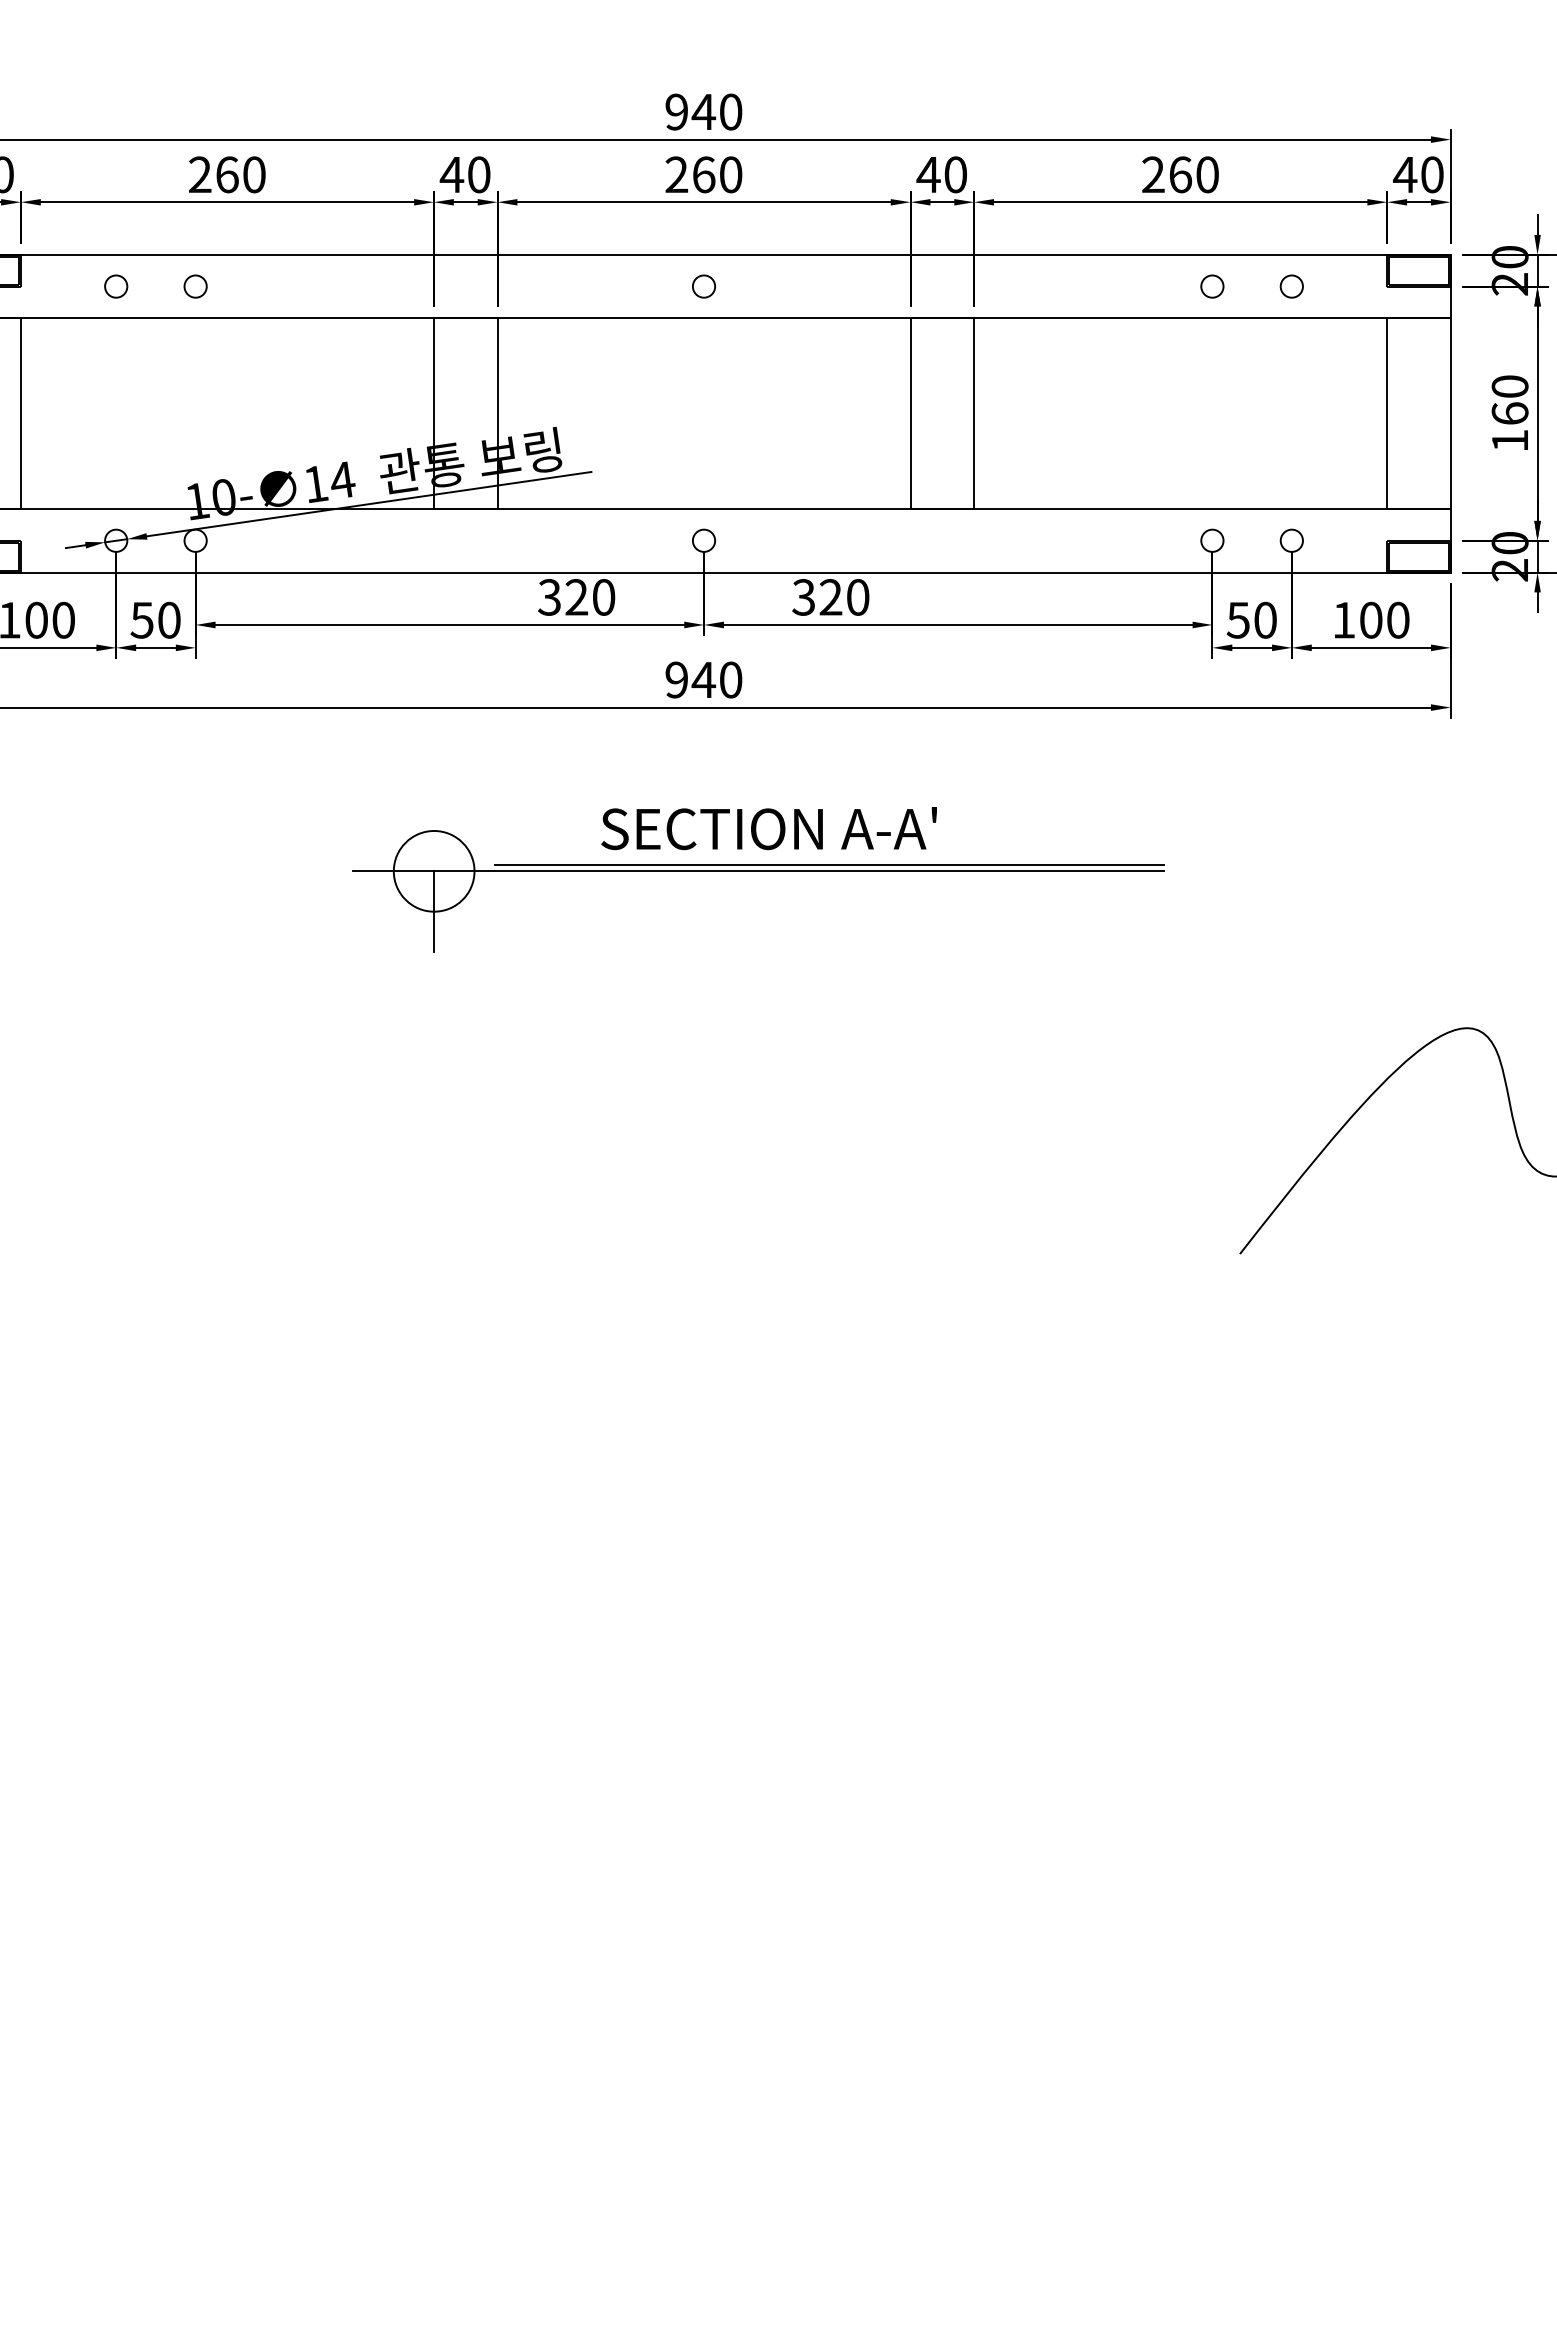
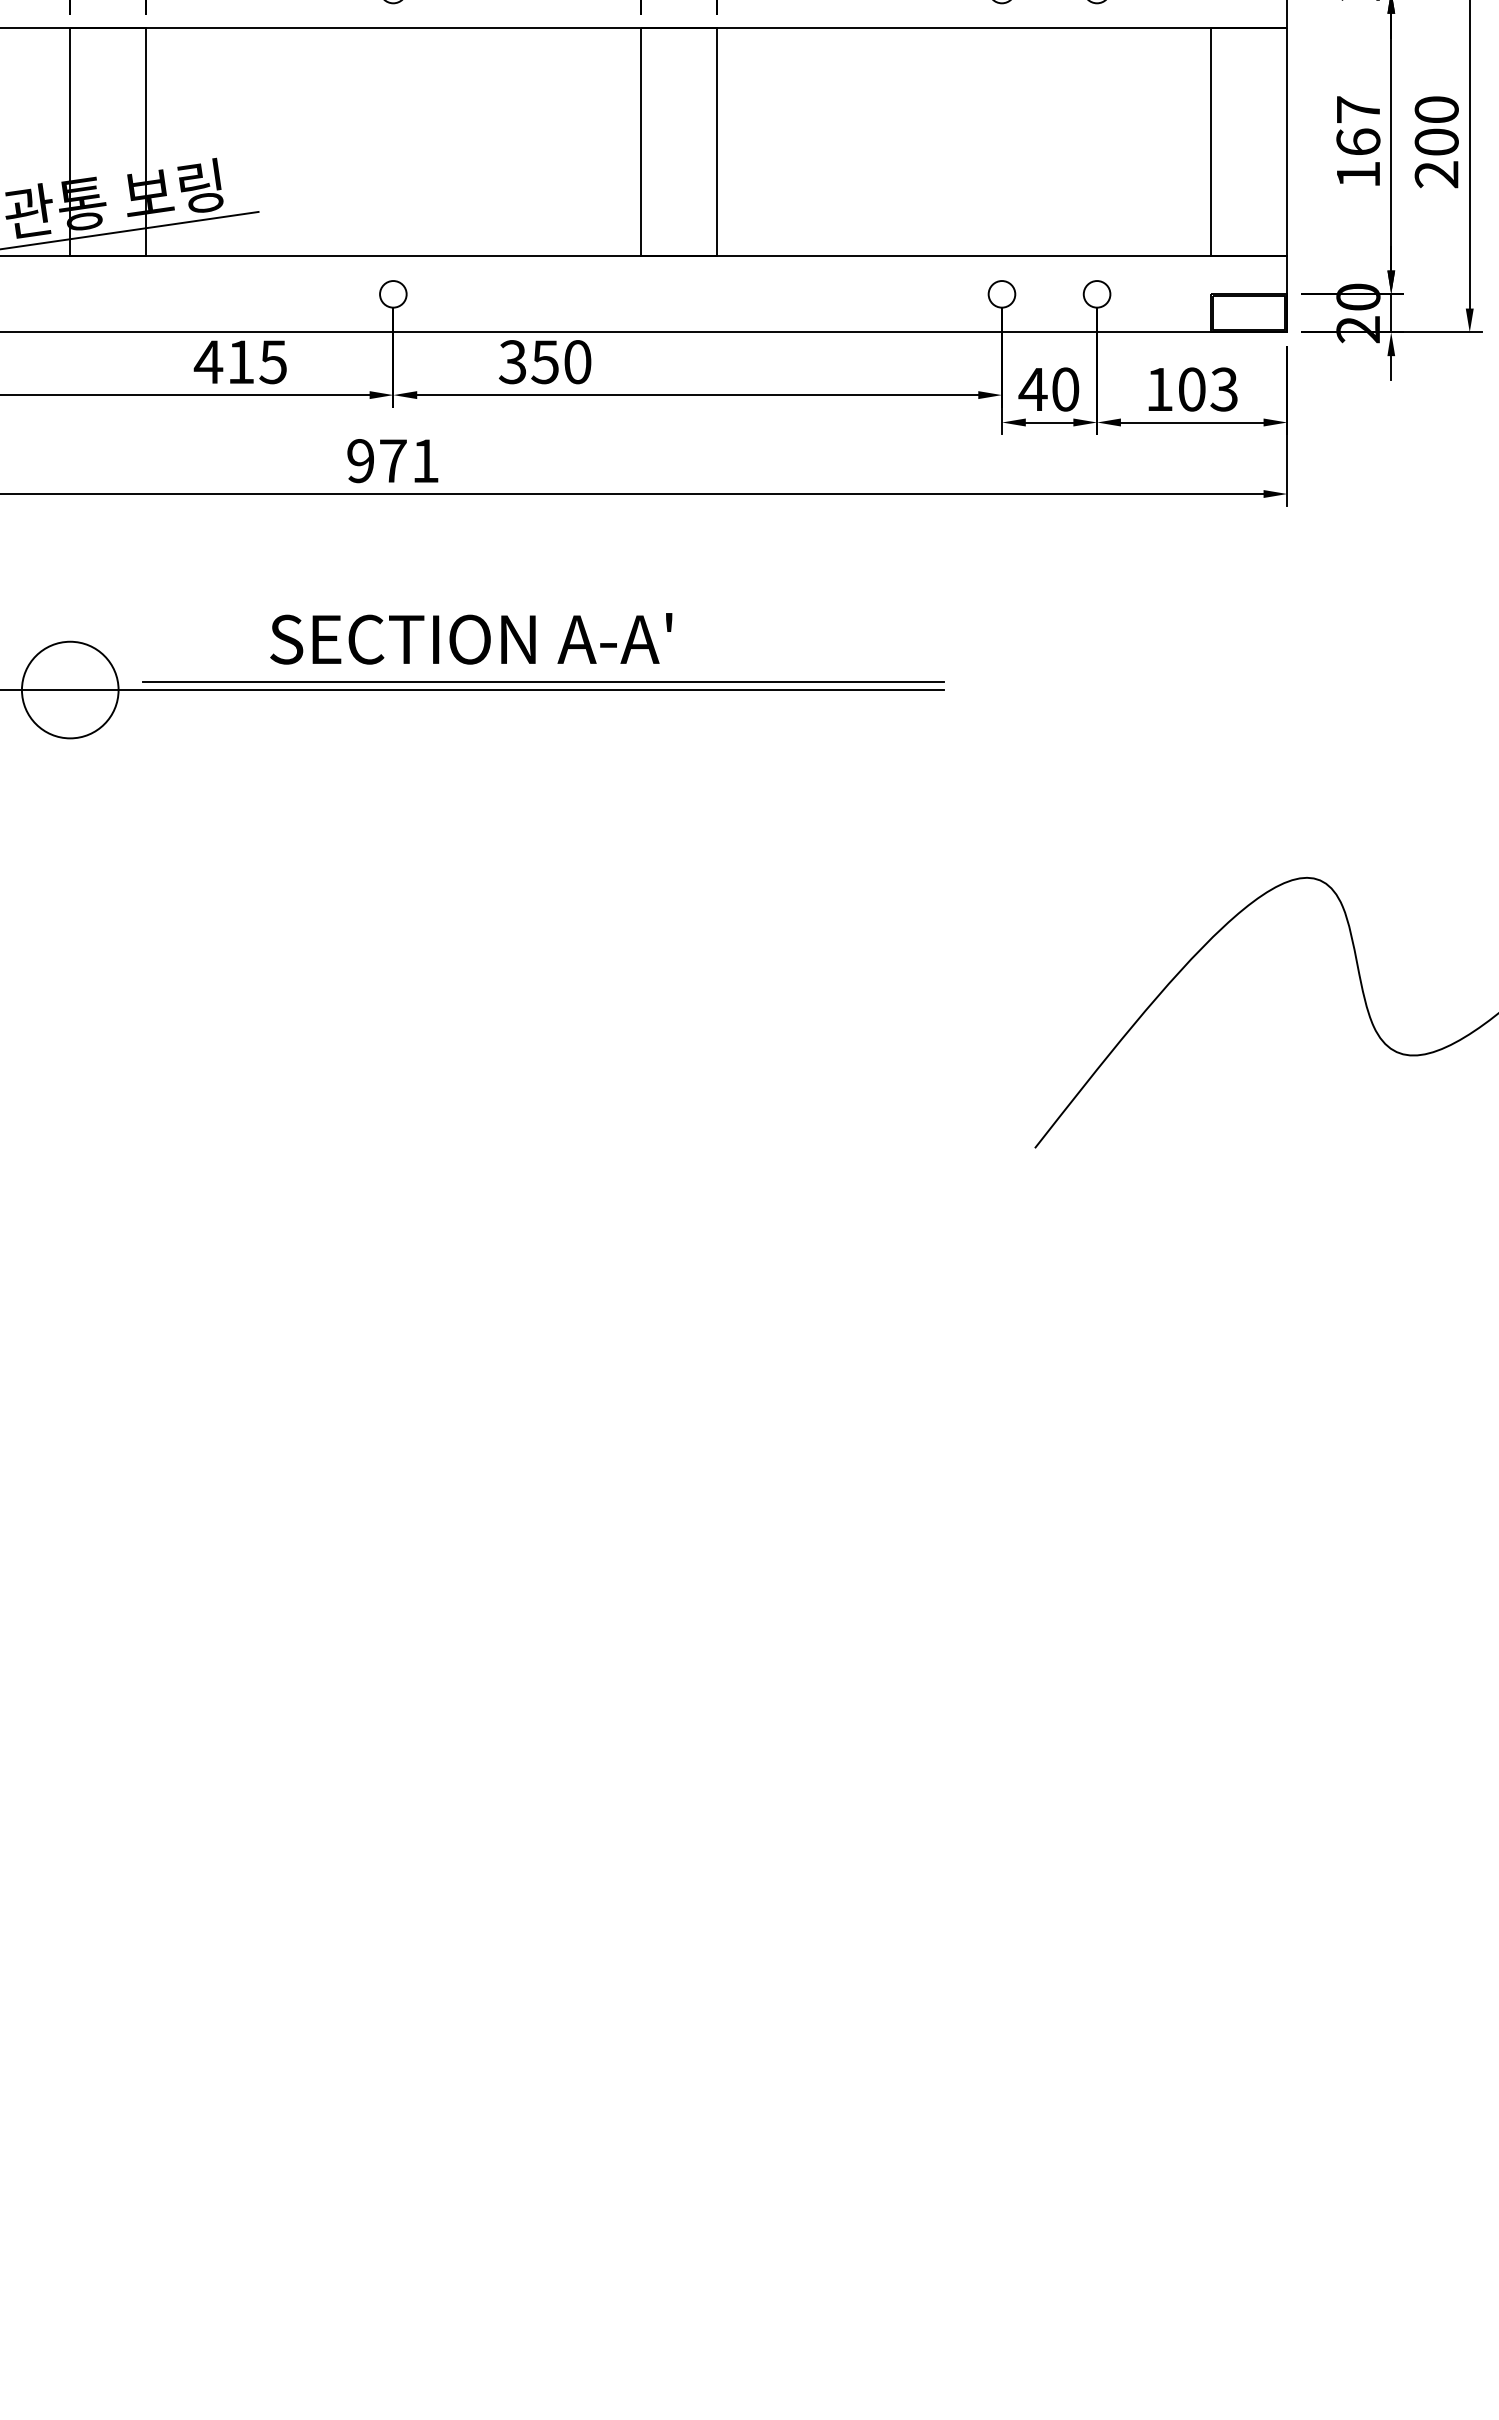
text: (1509, 386) -> (1357, 109), 160 -> 167
text: (576, 597) -> (240, 362), 320 -> 415
text: (830, 597) -> (544, 362), 320 -> 350
text: (1397, 619) -> (1223, 388), 100 -> 103
text: (1238, 620) -> (1033, 389), 50 -> 40
text: (716, 679) -> (408, 460), 940 -> 971
line: (434, 911) -> (70, 738), removed

